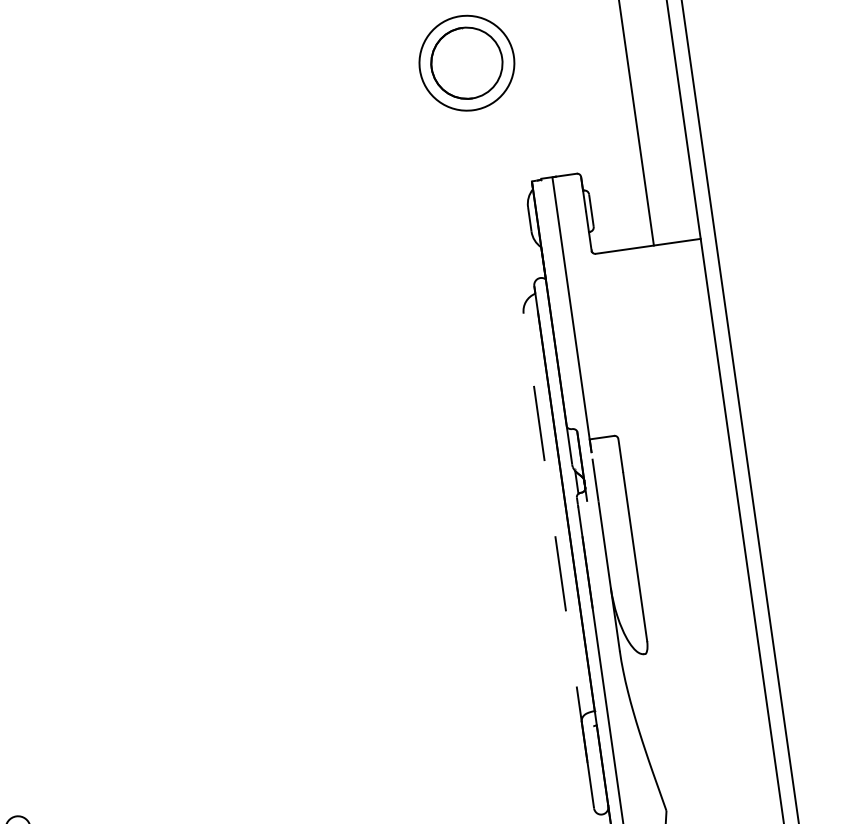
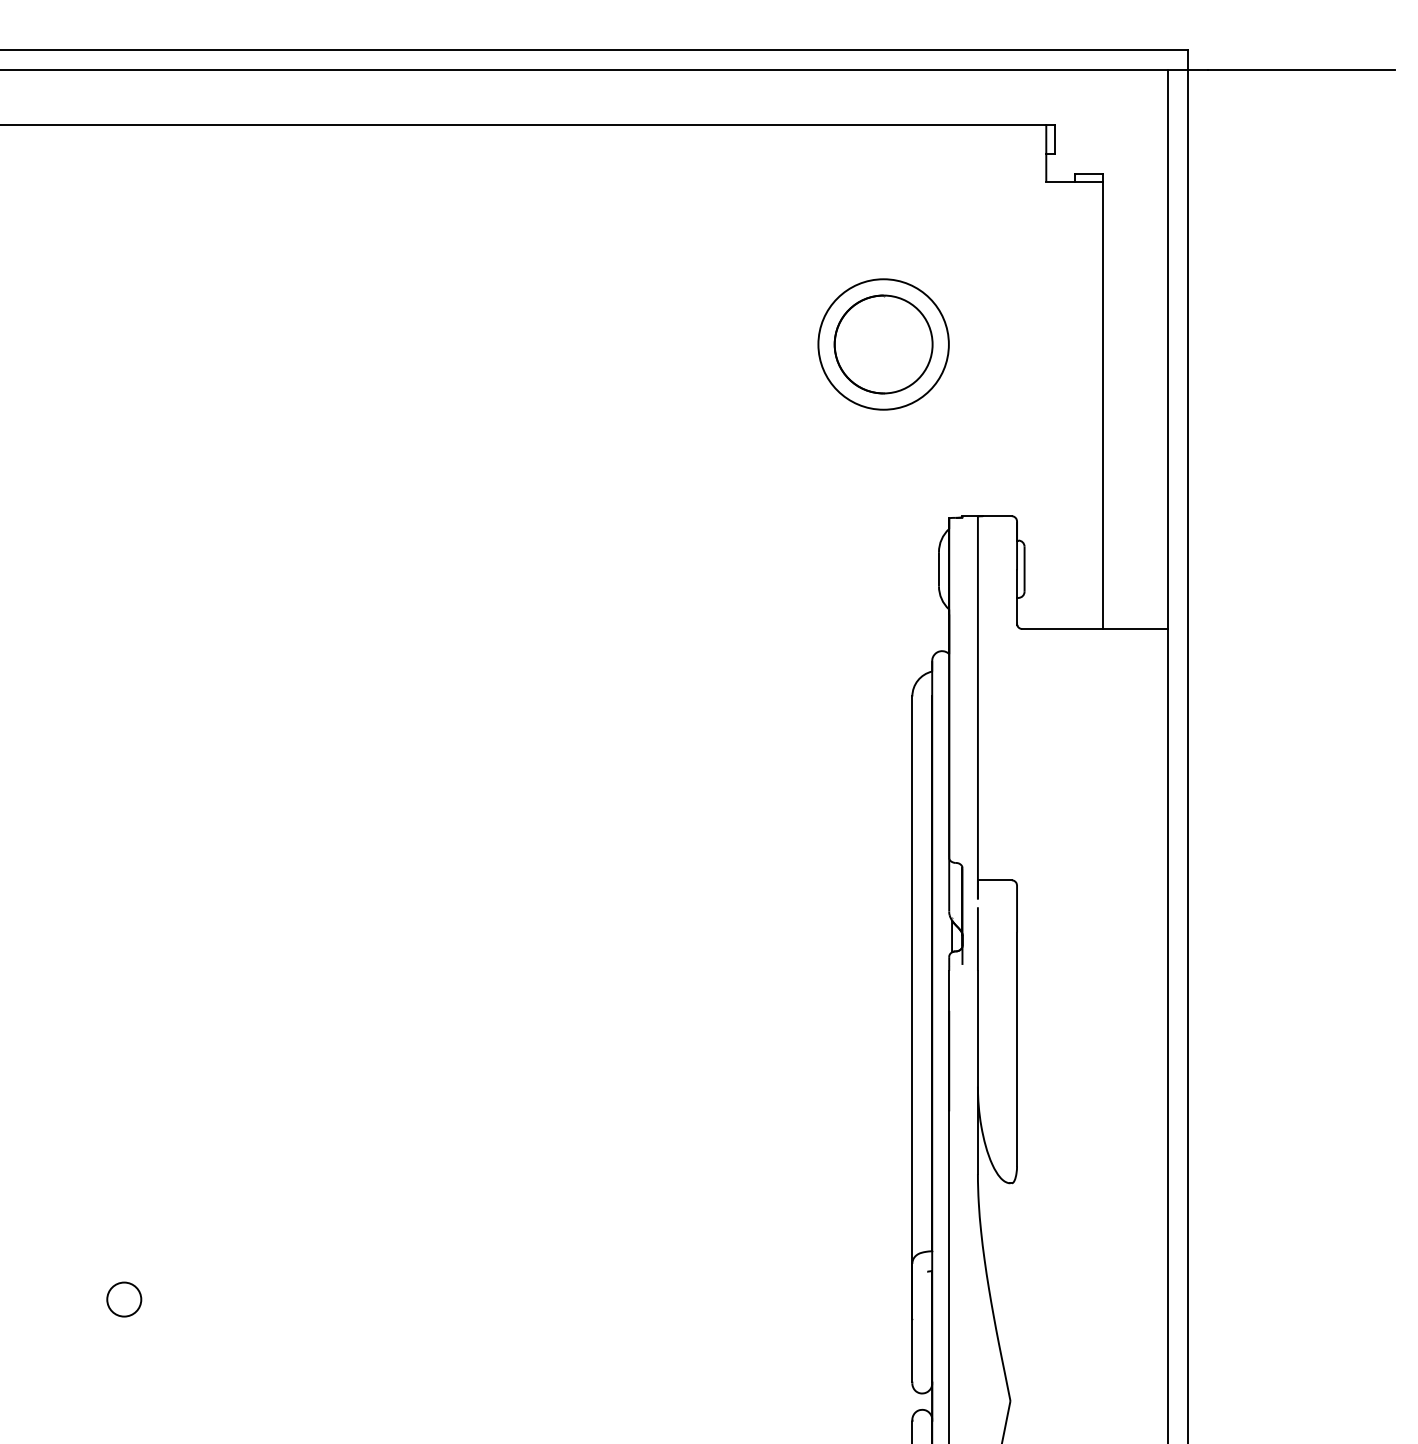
line: (555, 537) -> (912, 1007), dashed -> solid

